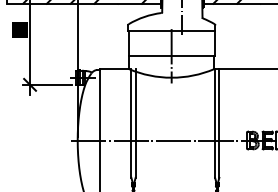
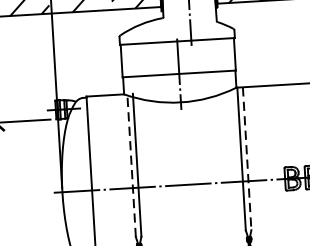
line: (131, 122) -> (131, 164), solid -> dashed
line: (219, 123) -> (247, 158), solid -> dashed

